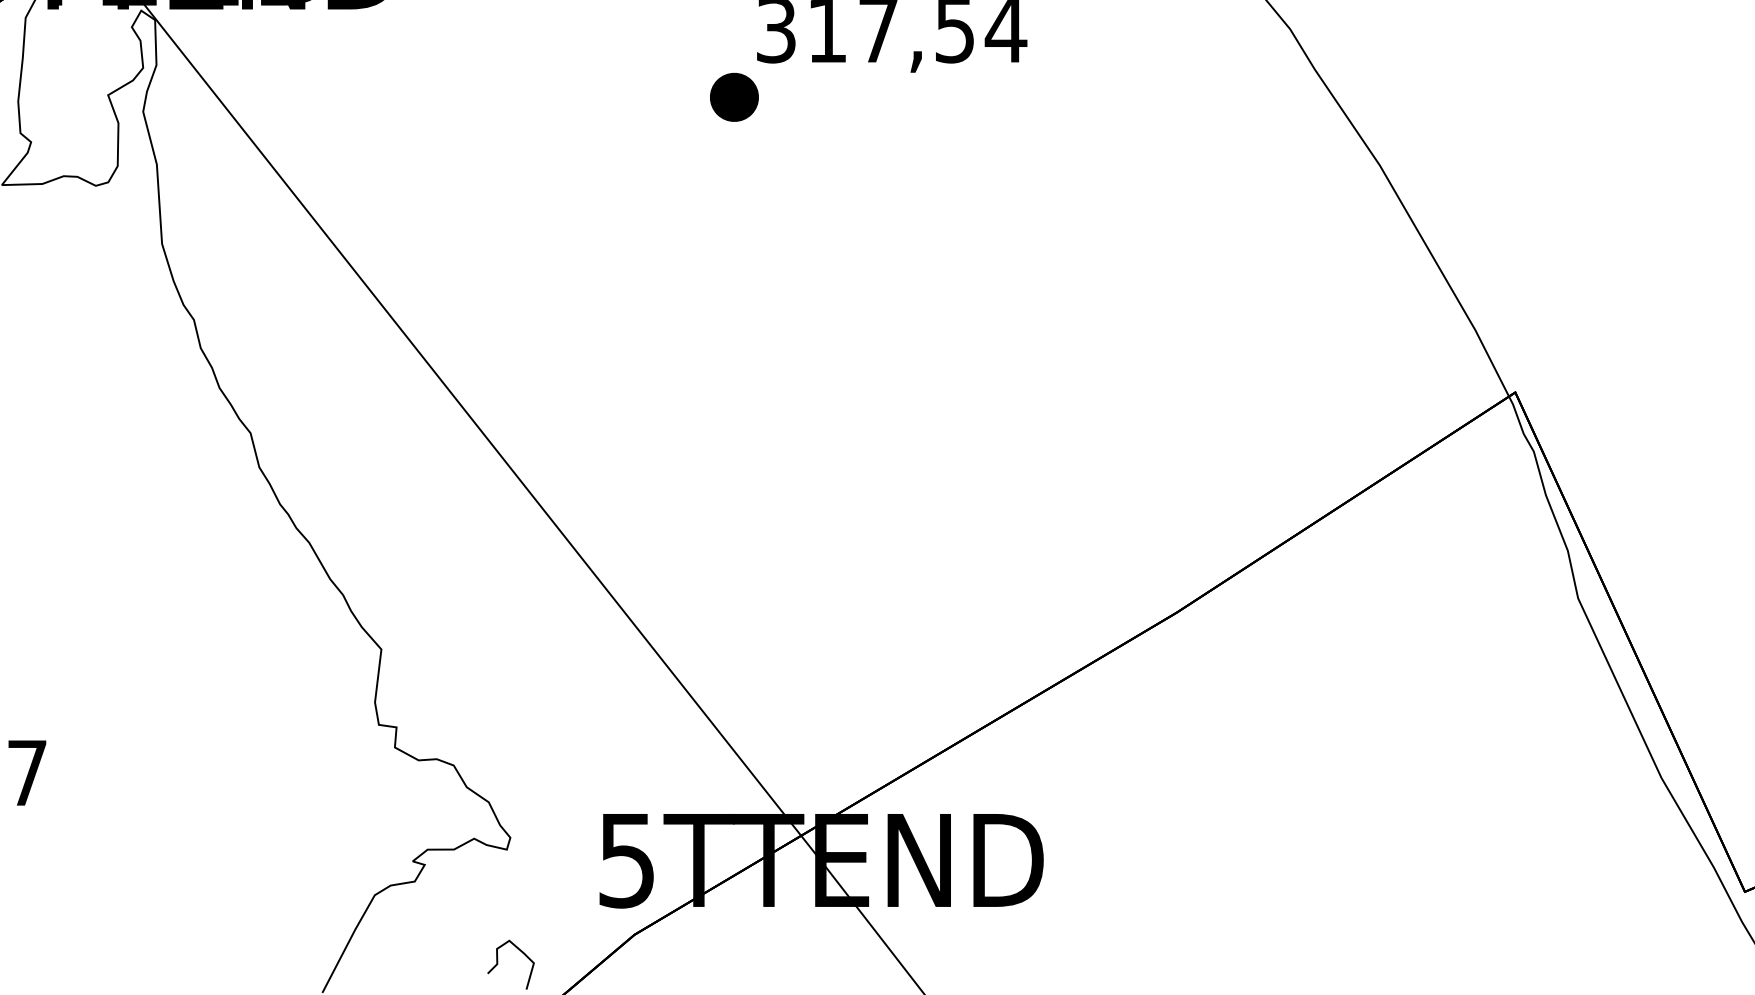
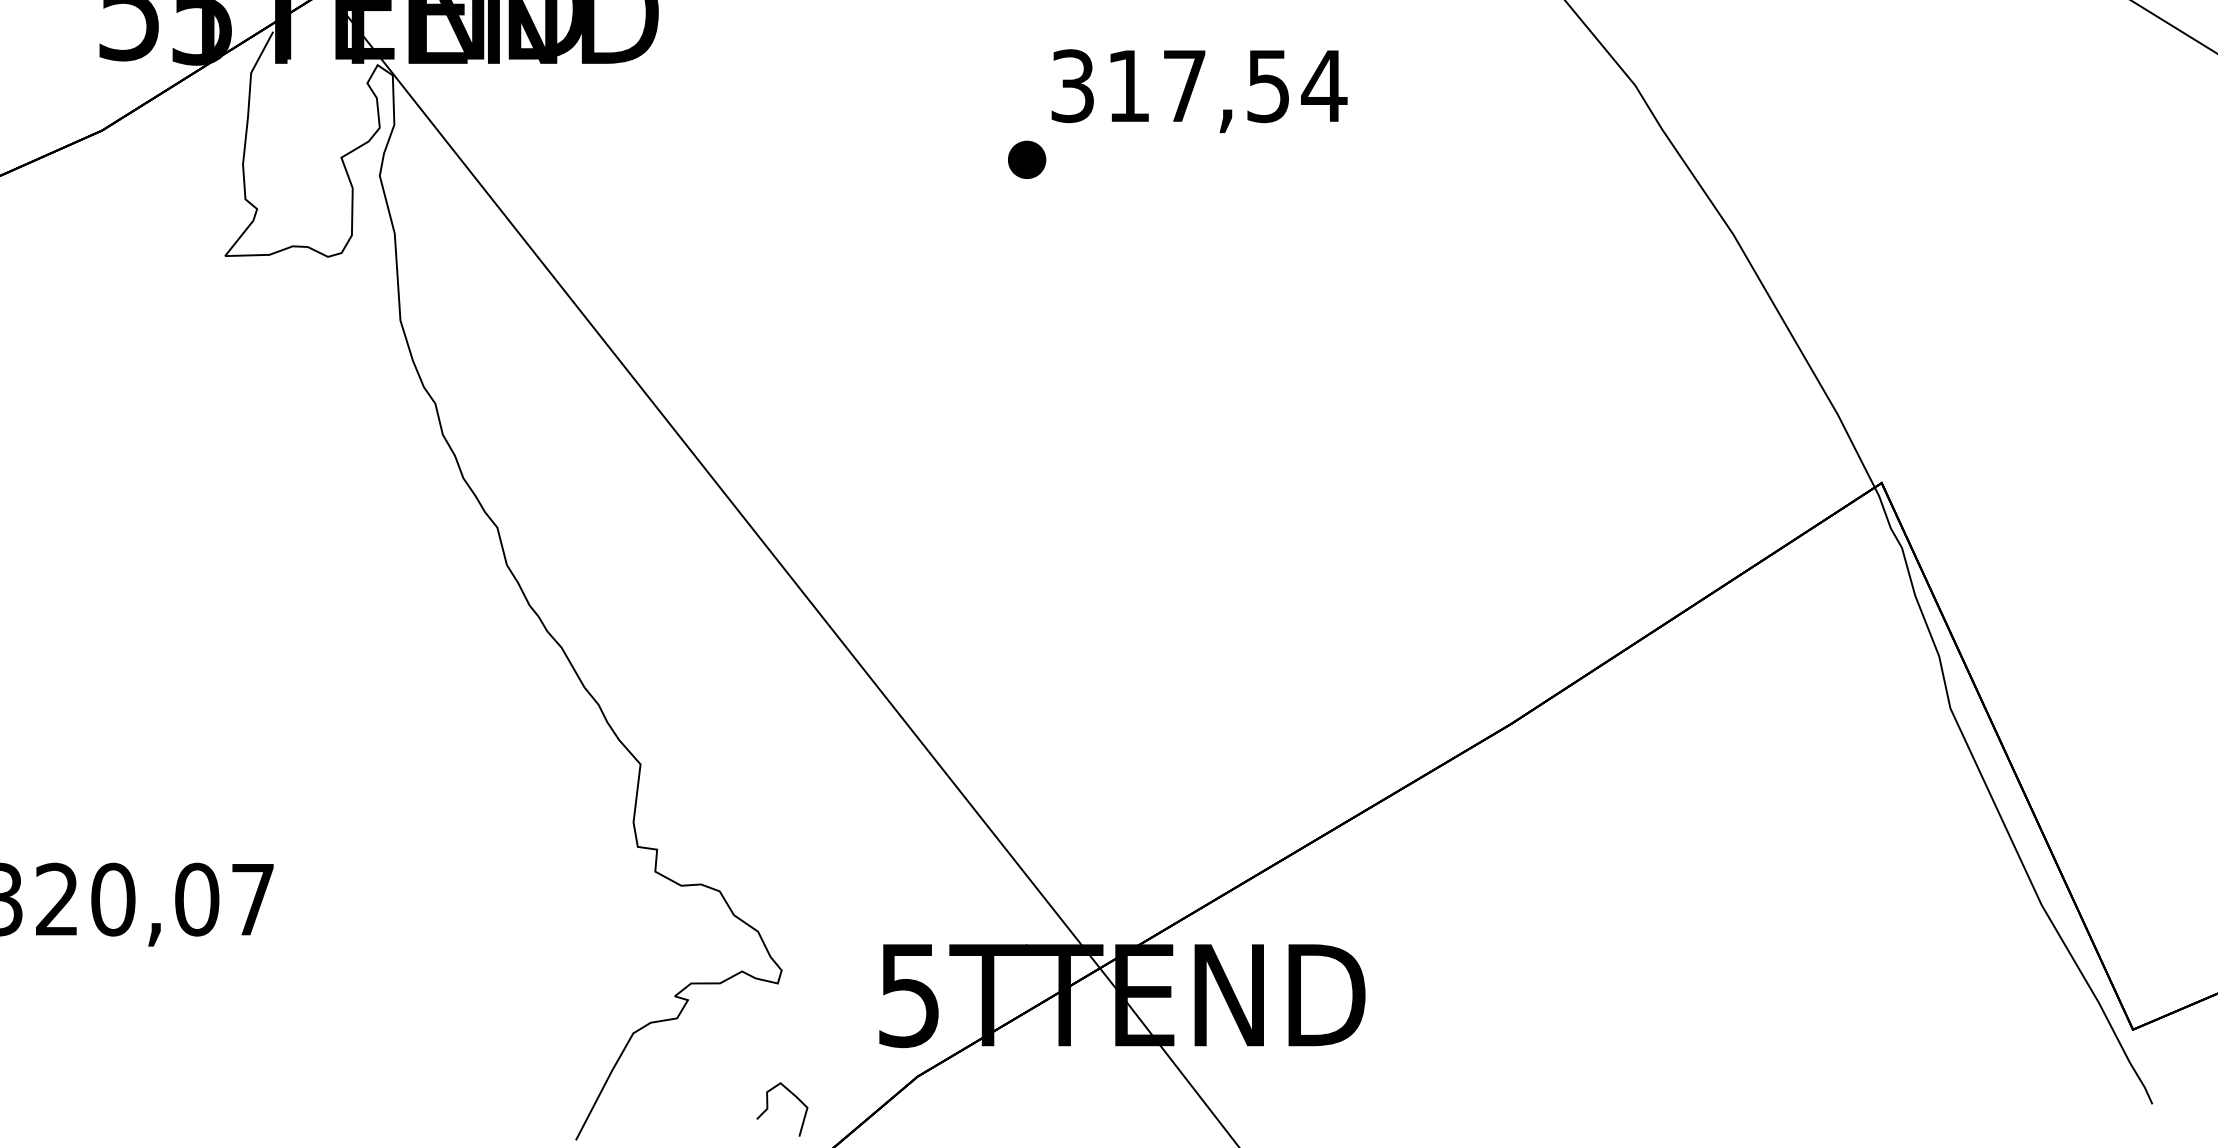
part: (734, 96) -> (1027, 159), size x0.71

